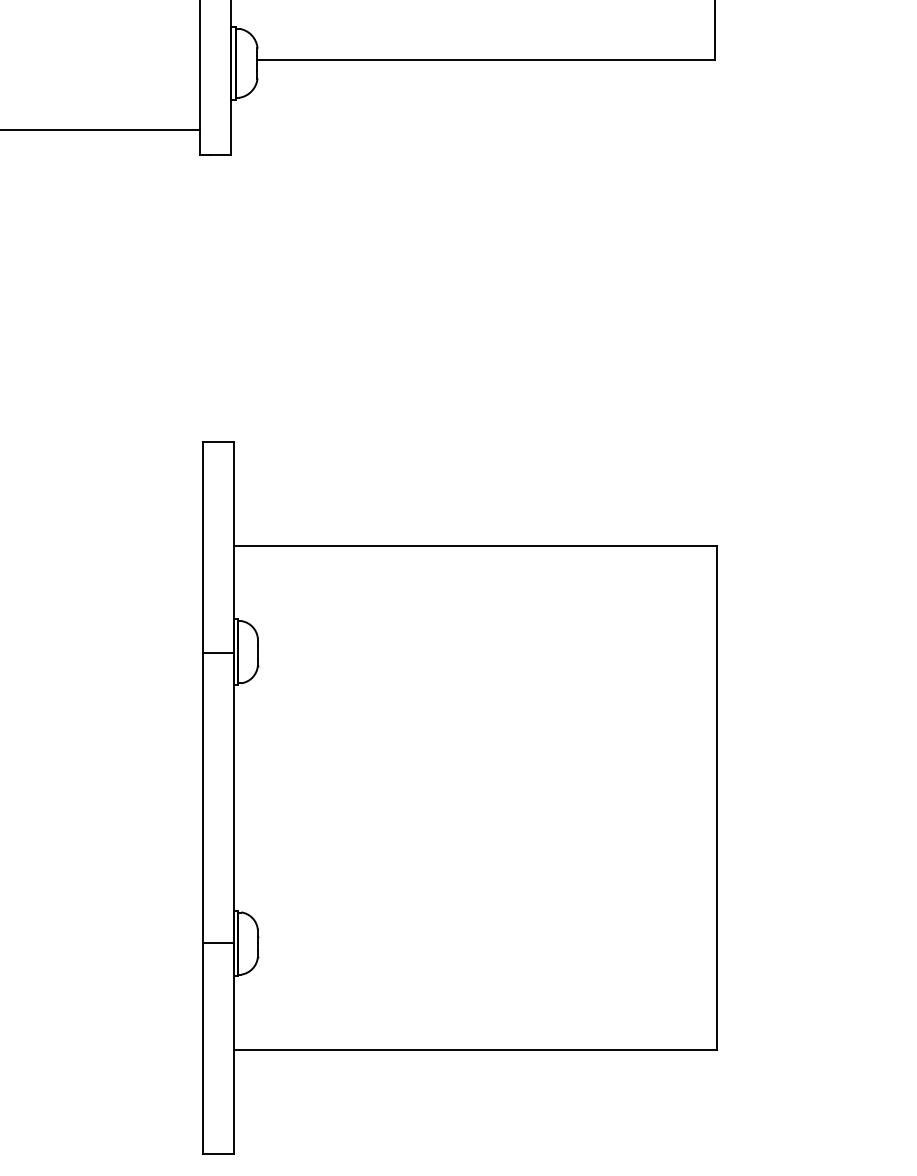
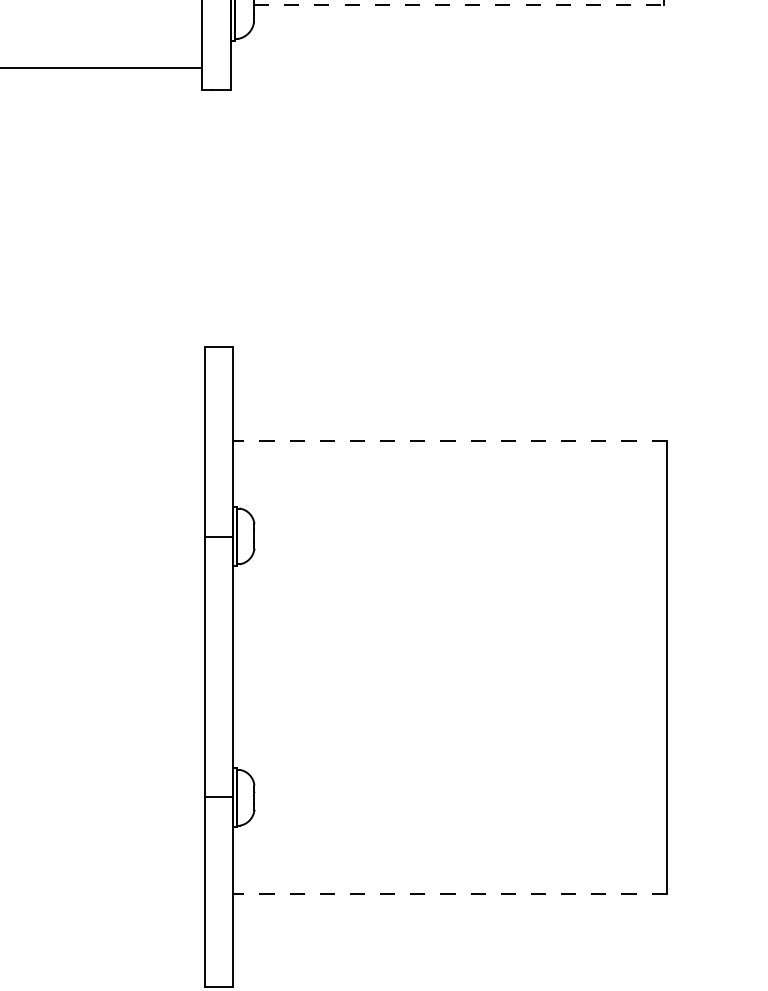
line: (485, 60) -> (458, 5), solid -> dashed
line: (475, 545) -> (449, 440), solid -> dashed
line: (475, 1050) -> (449, 893), solid -> dashed

